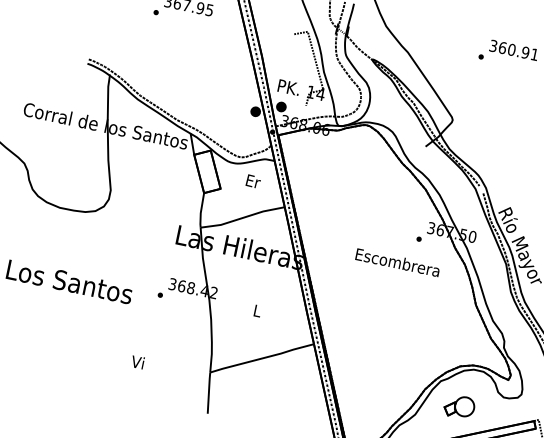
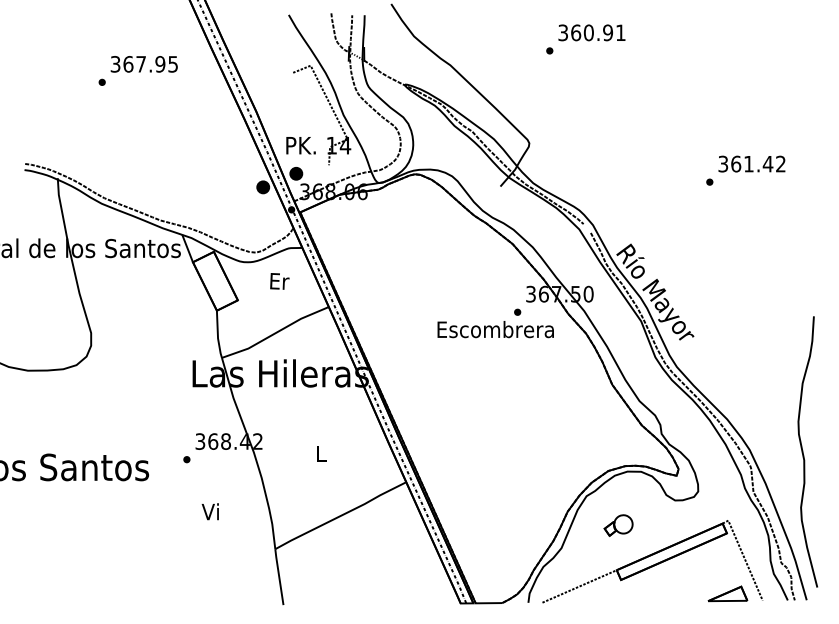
text: (397, 262) -> (495, 329), moved
text: (137, 361) -> (209, 511), moved
part: (459, 406) -> (618, 525), size x0.7

